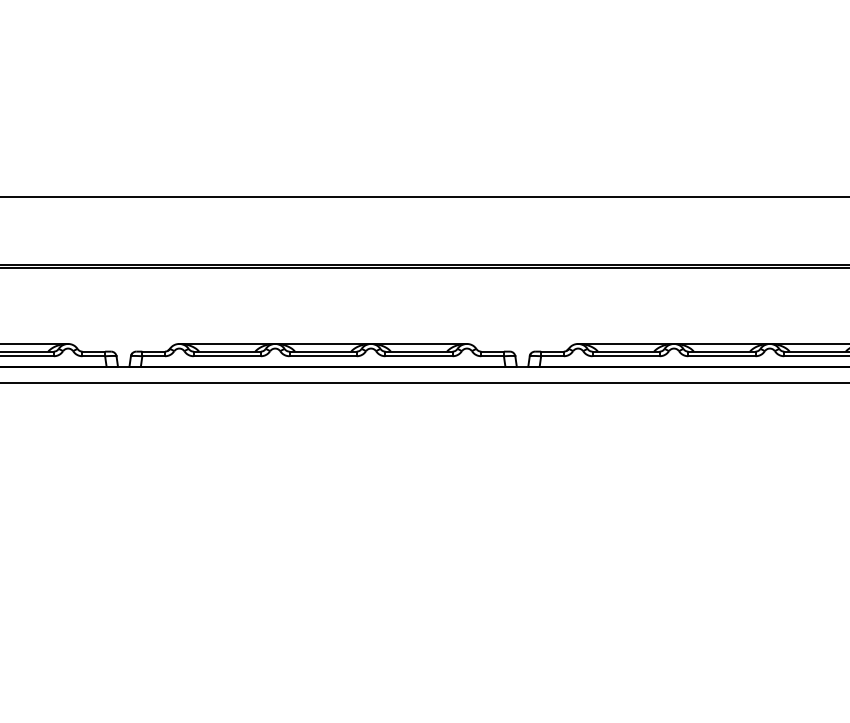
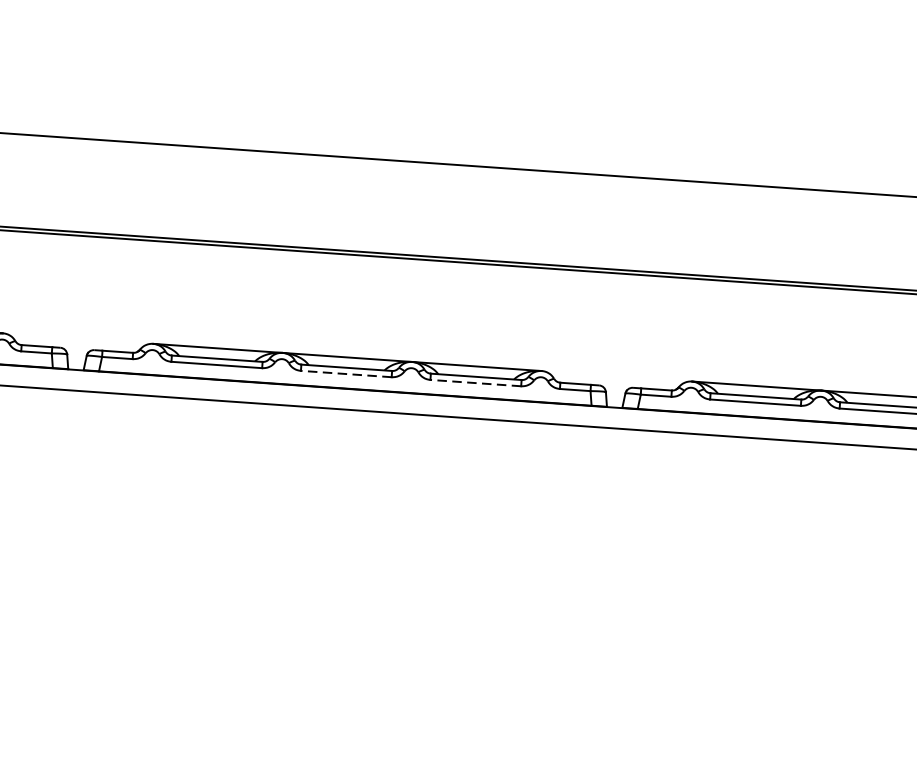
line: (323, 356) -> (346, 374), solid -> dashed
line: (419, 356) -> (476, 383), solid -> dashed

